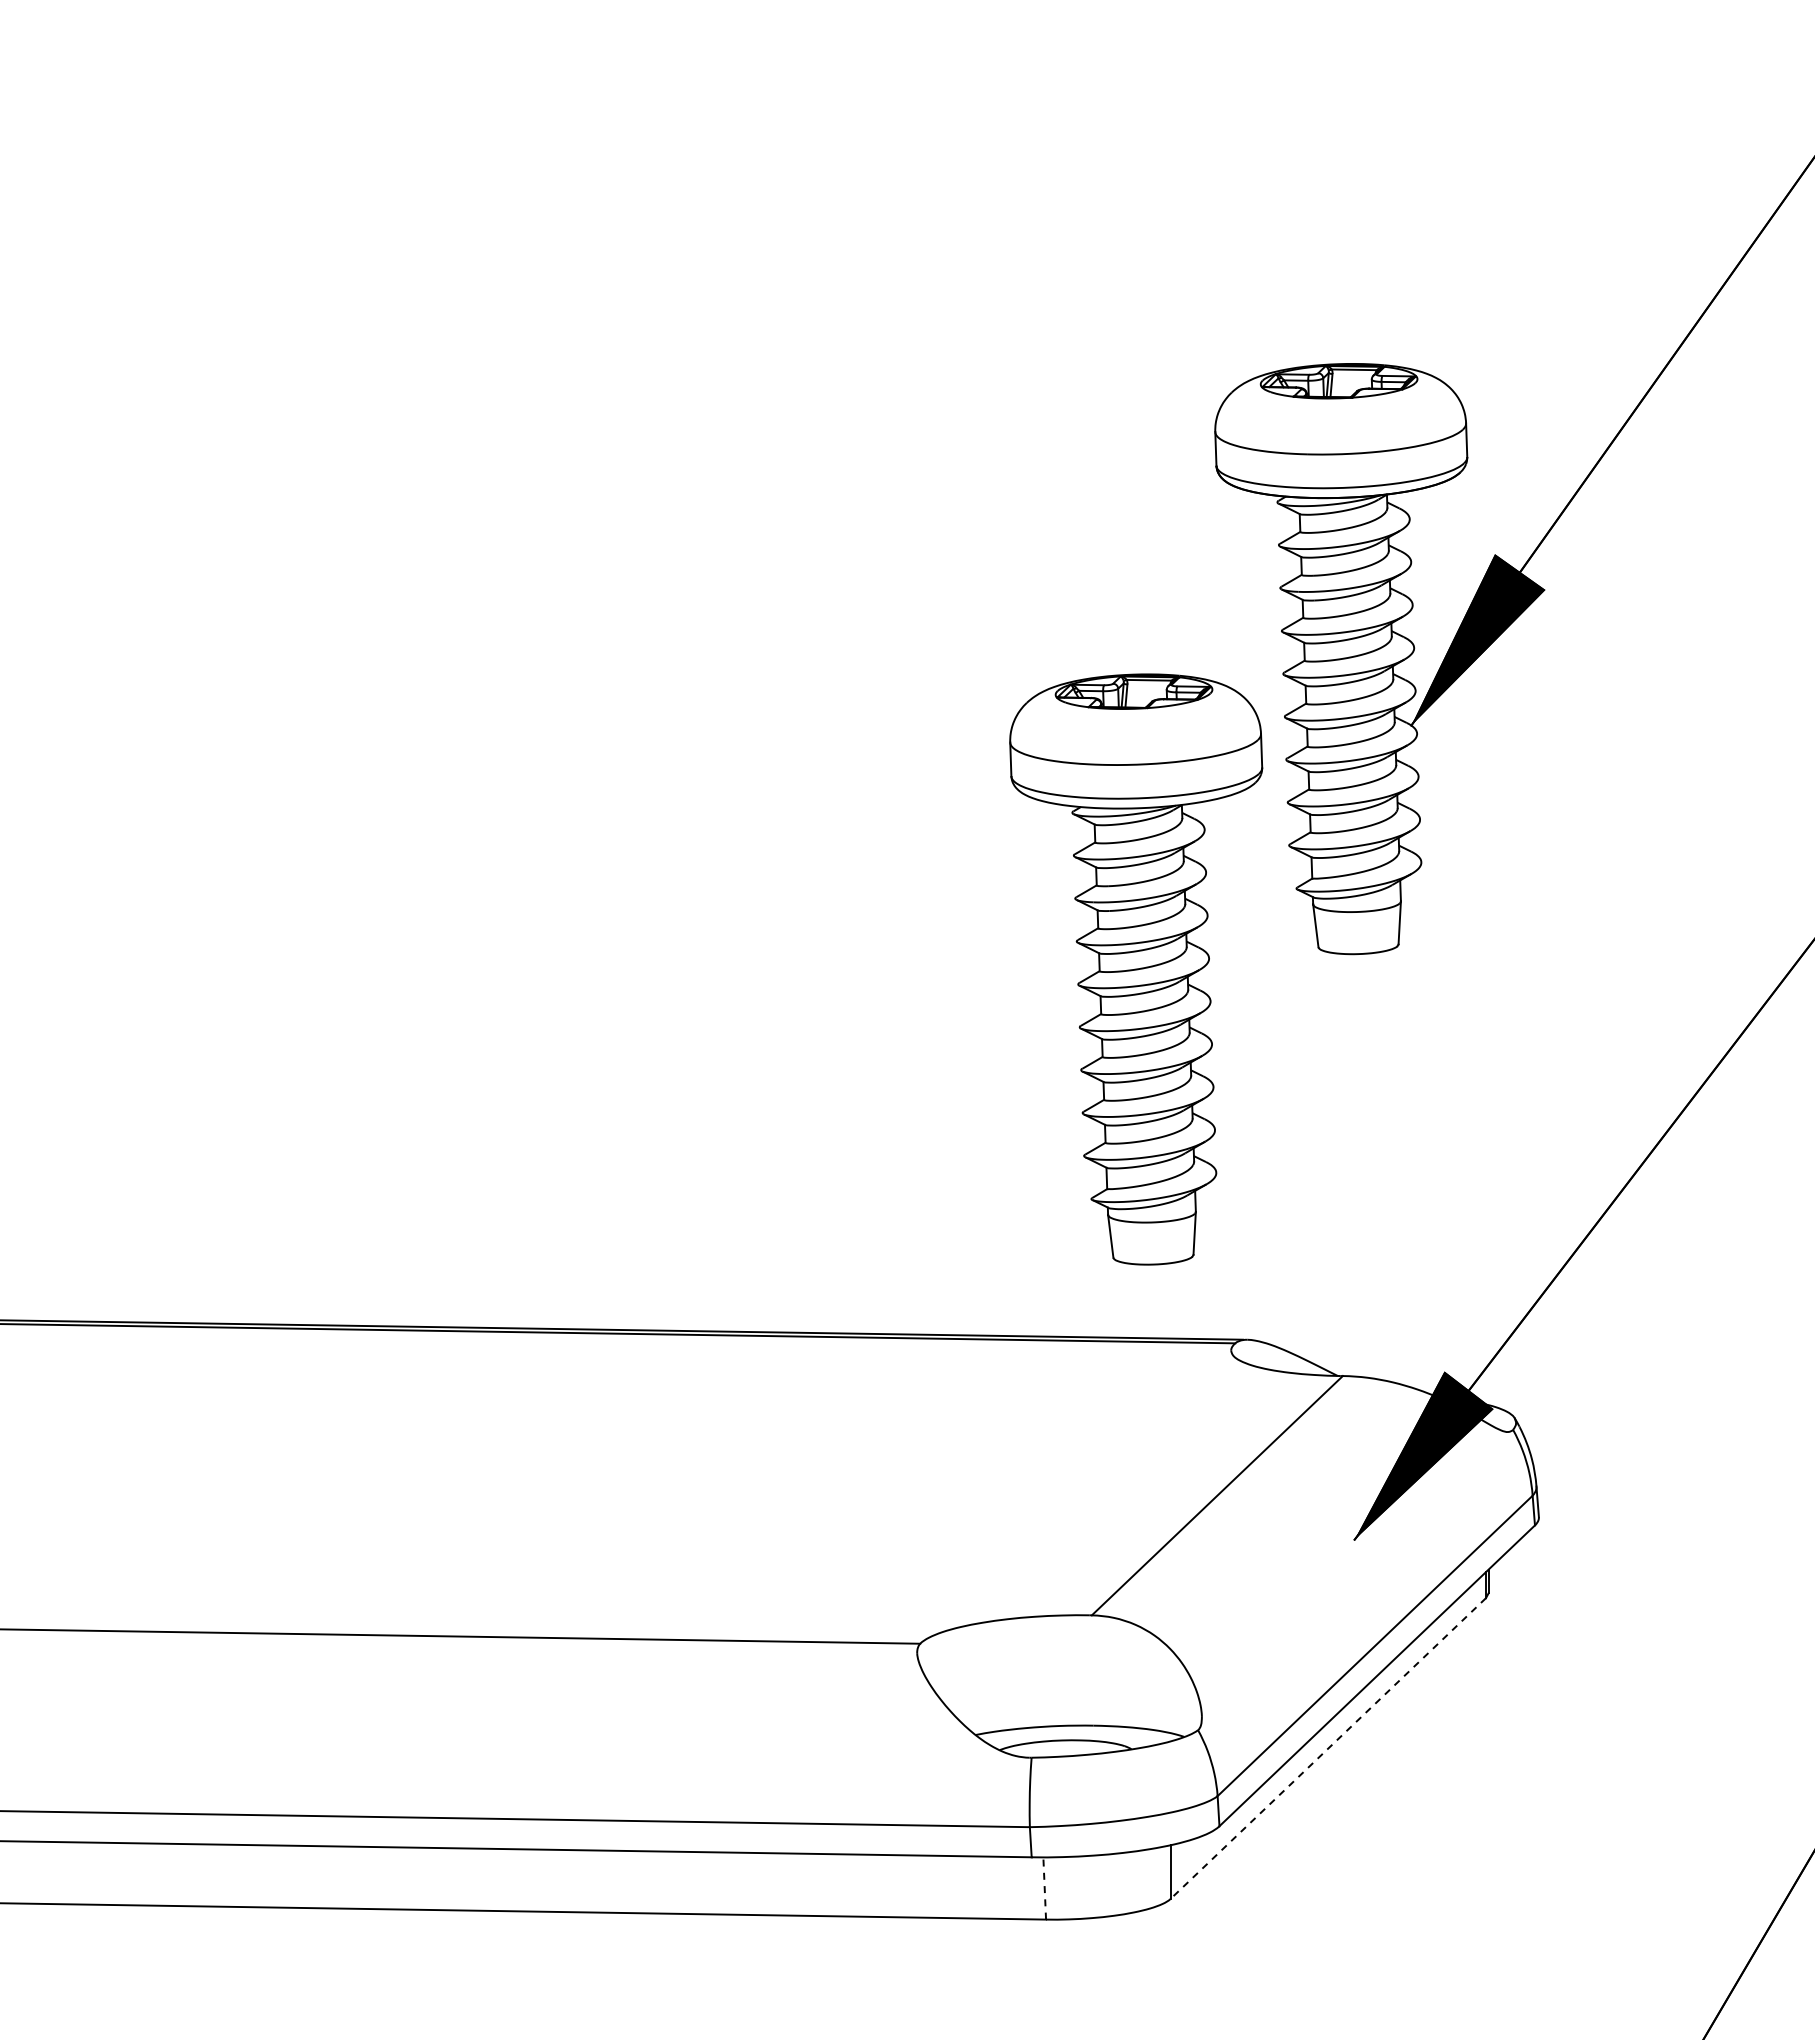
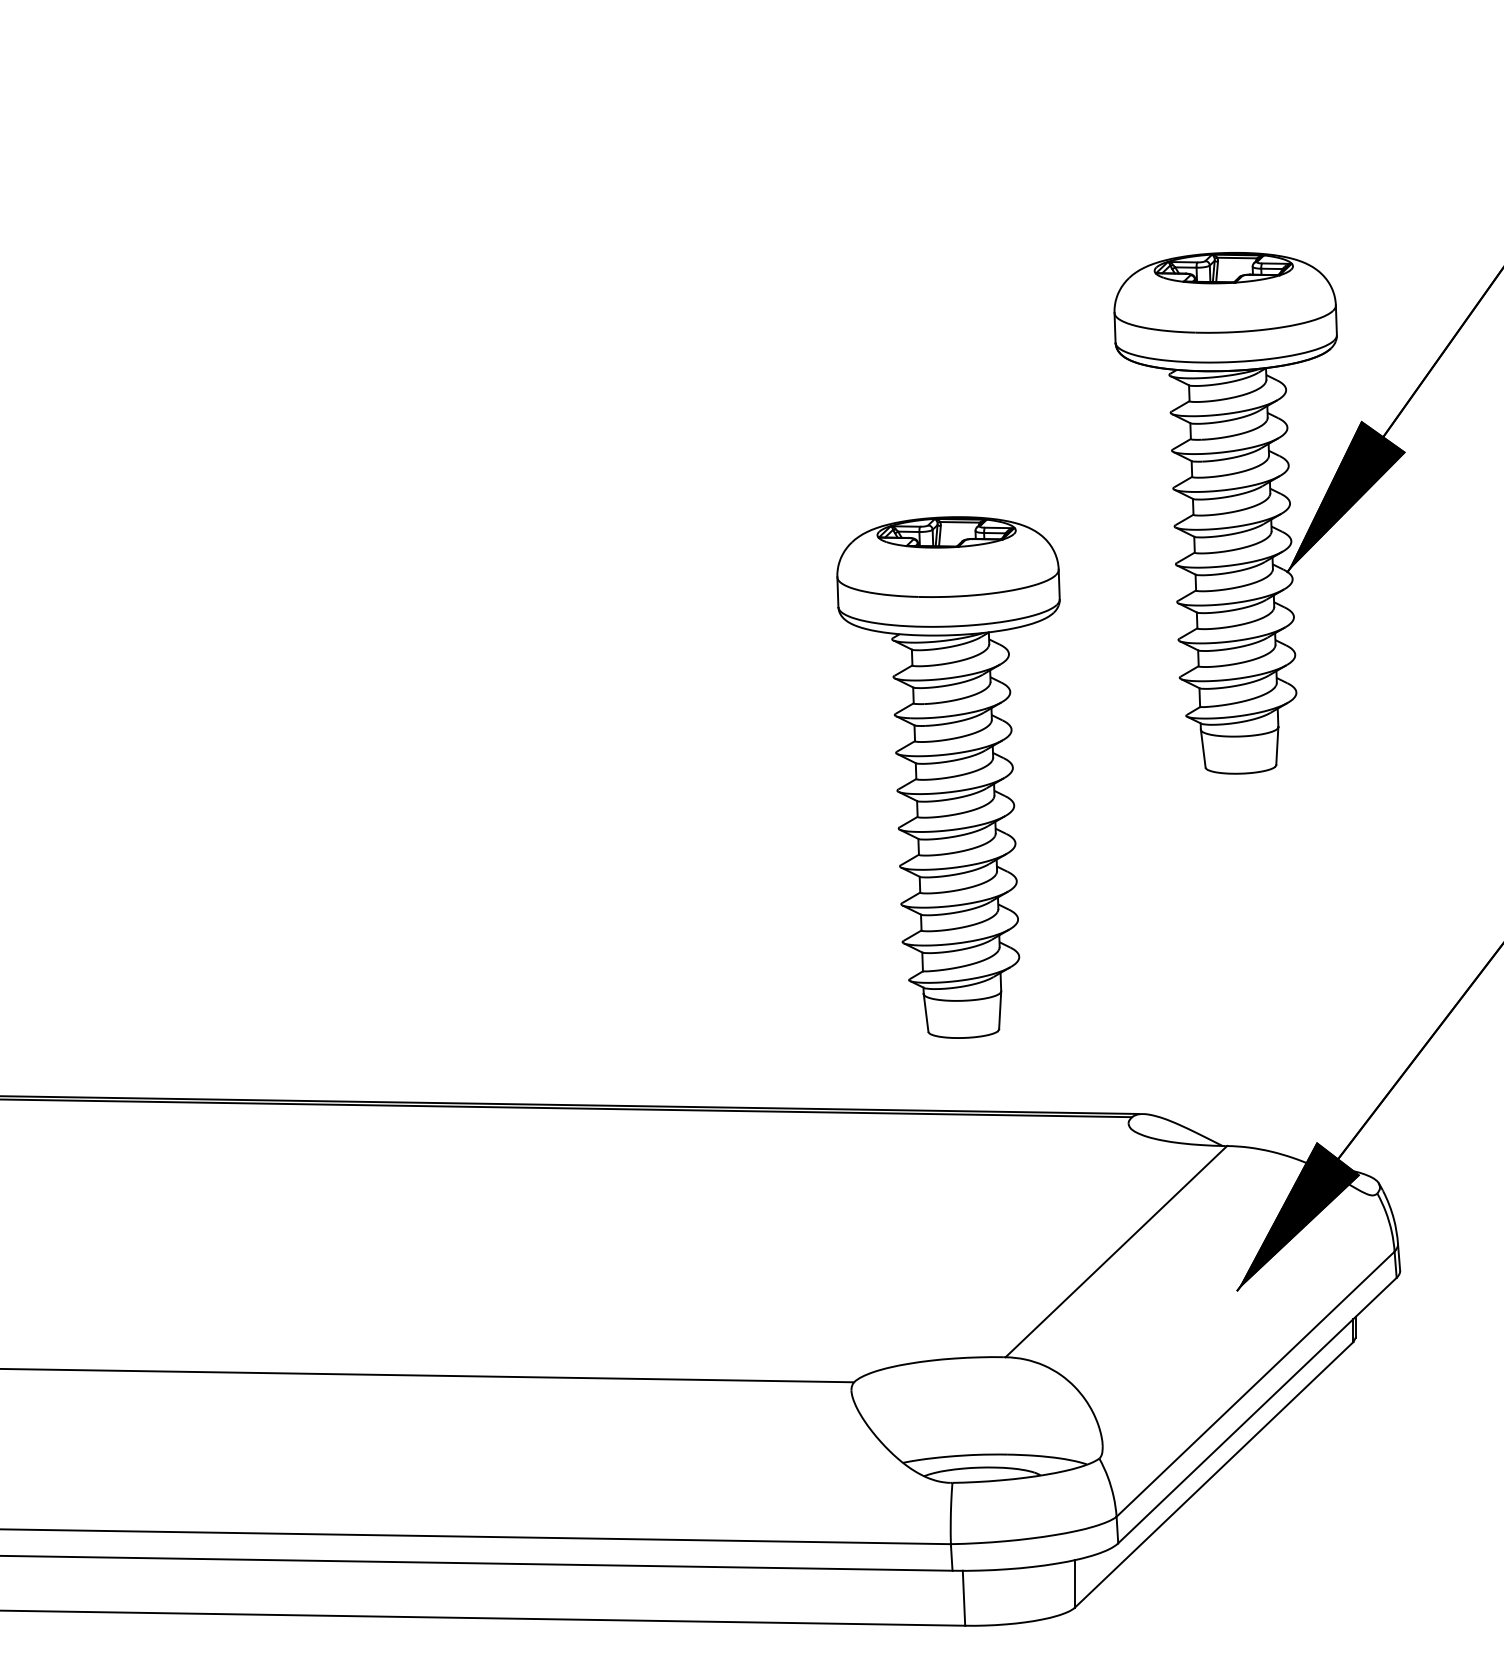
part: (1136, 969) -> (948, 777), moved
line: (1328, 1748) -> (1214, 1474), dashed -> solid
line: (1044, 1887) -> (963, 1597), dashed -> solid

